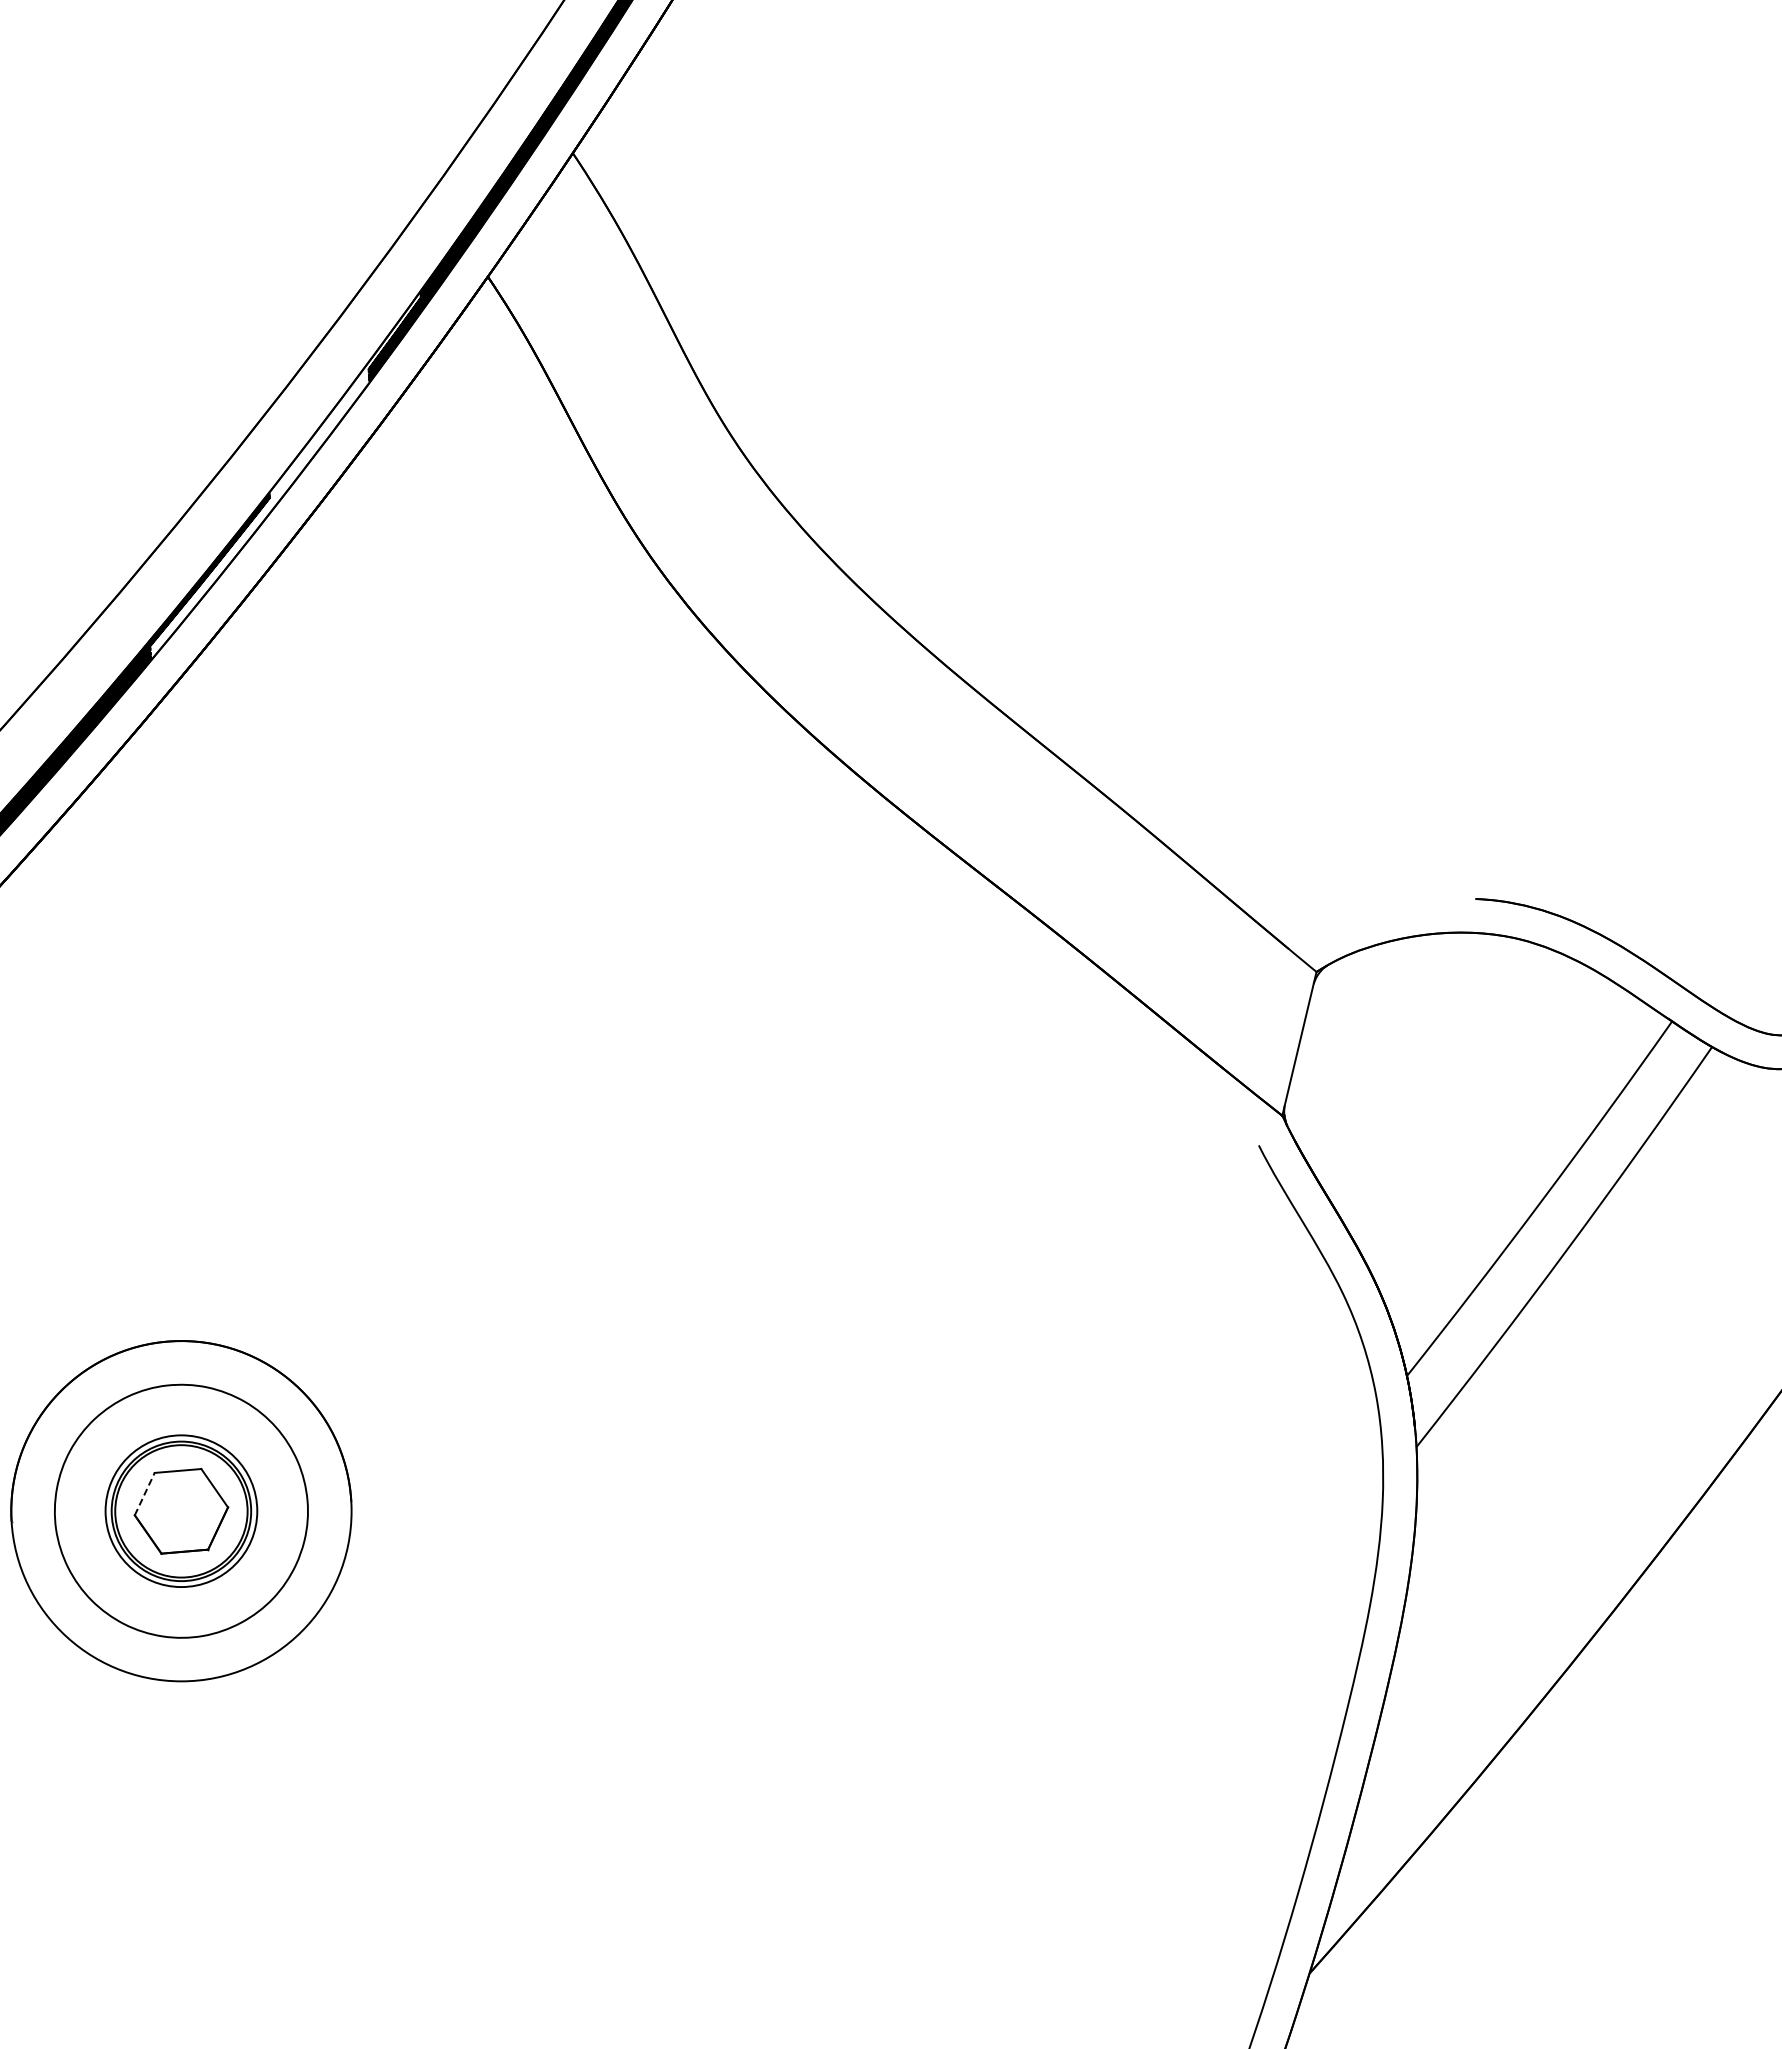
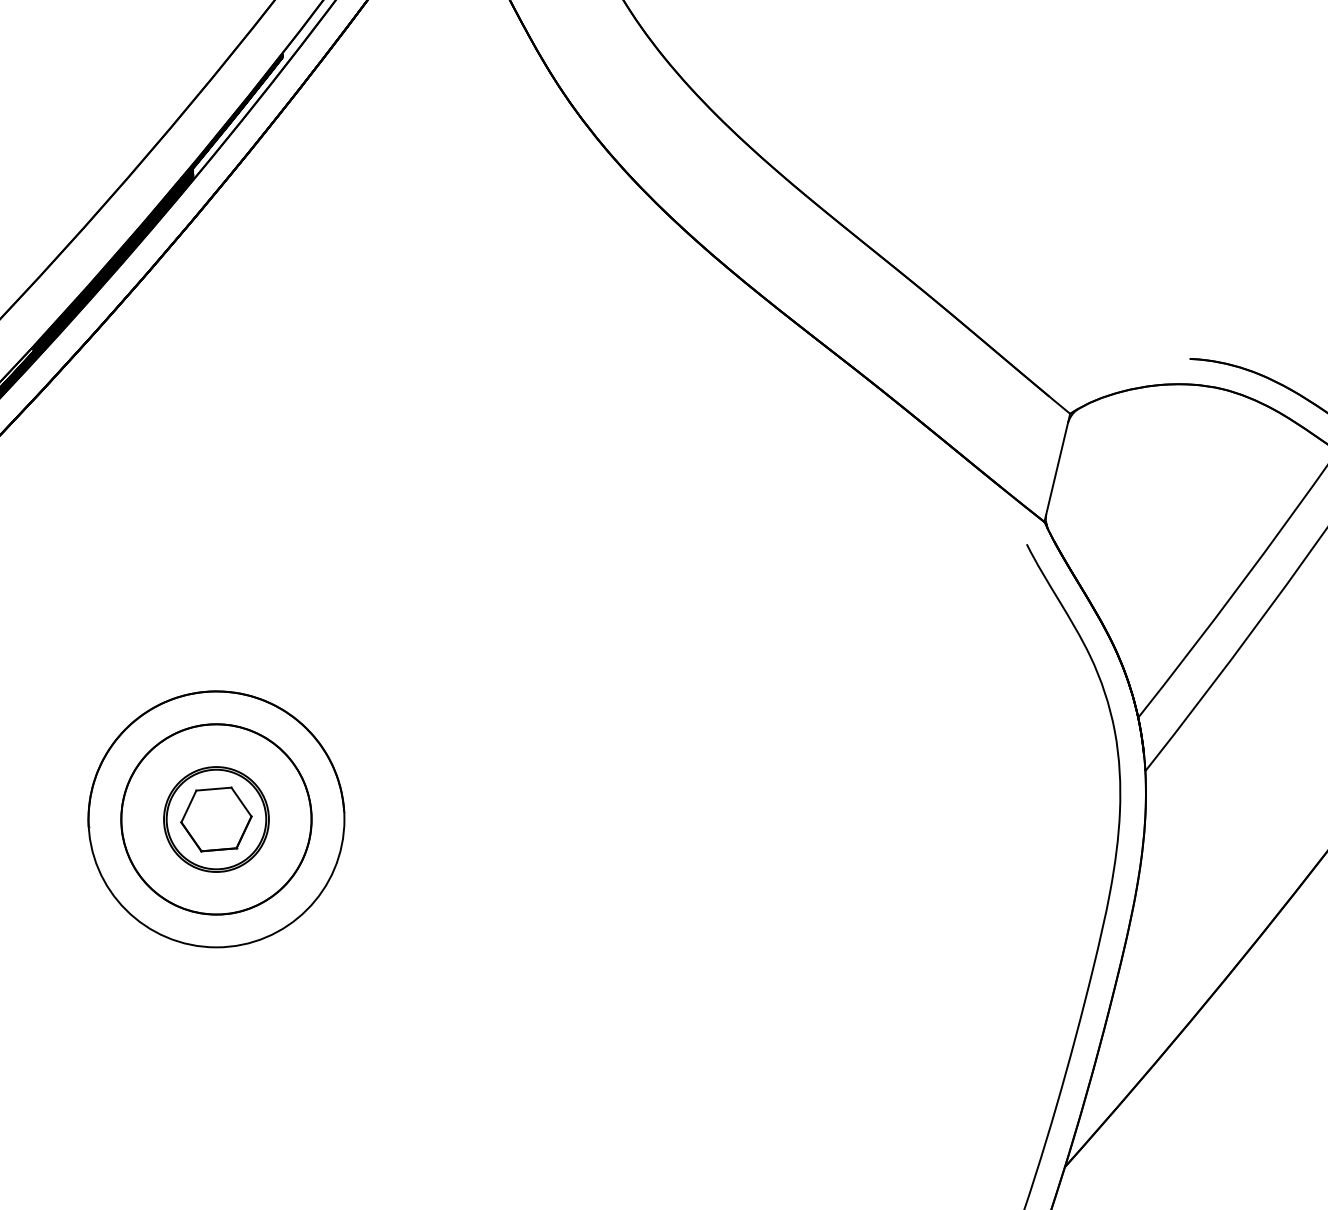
line: (144, 1493) -> (188, 806), dashed -> solid
circle: (181, 1510) -> (216, 818), size x1.67

